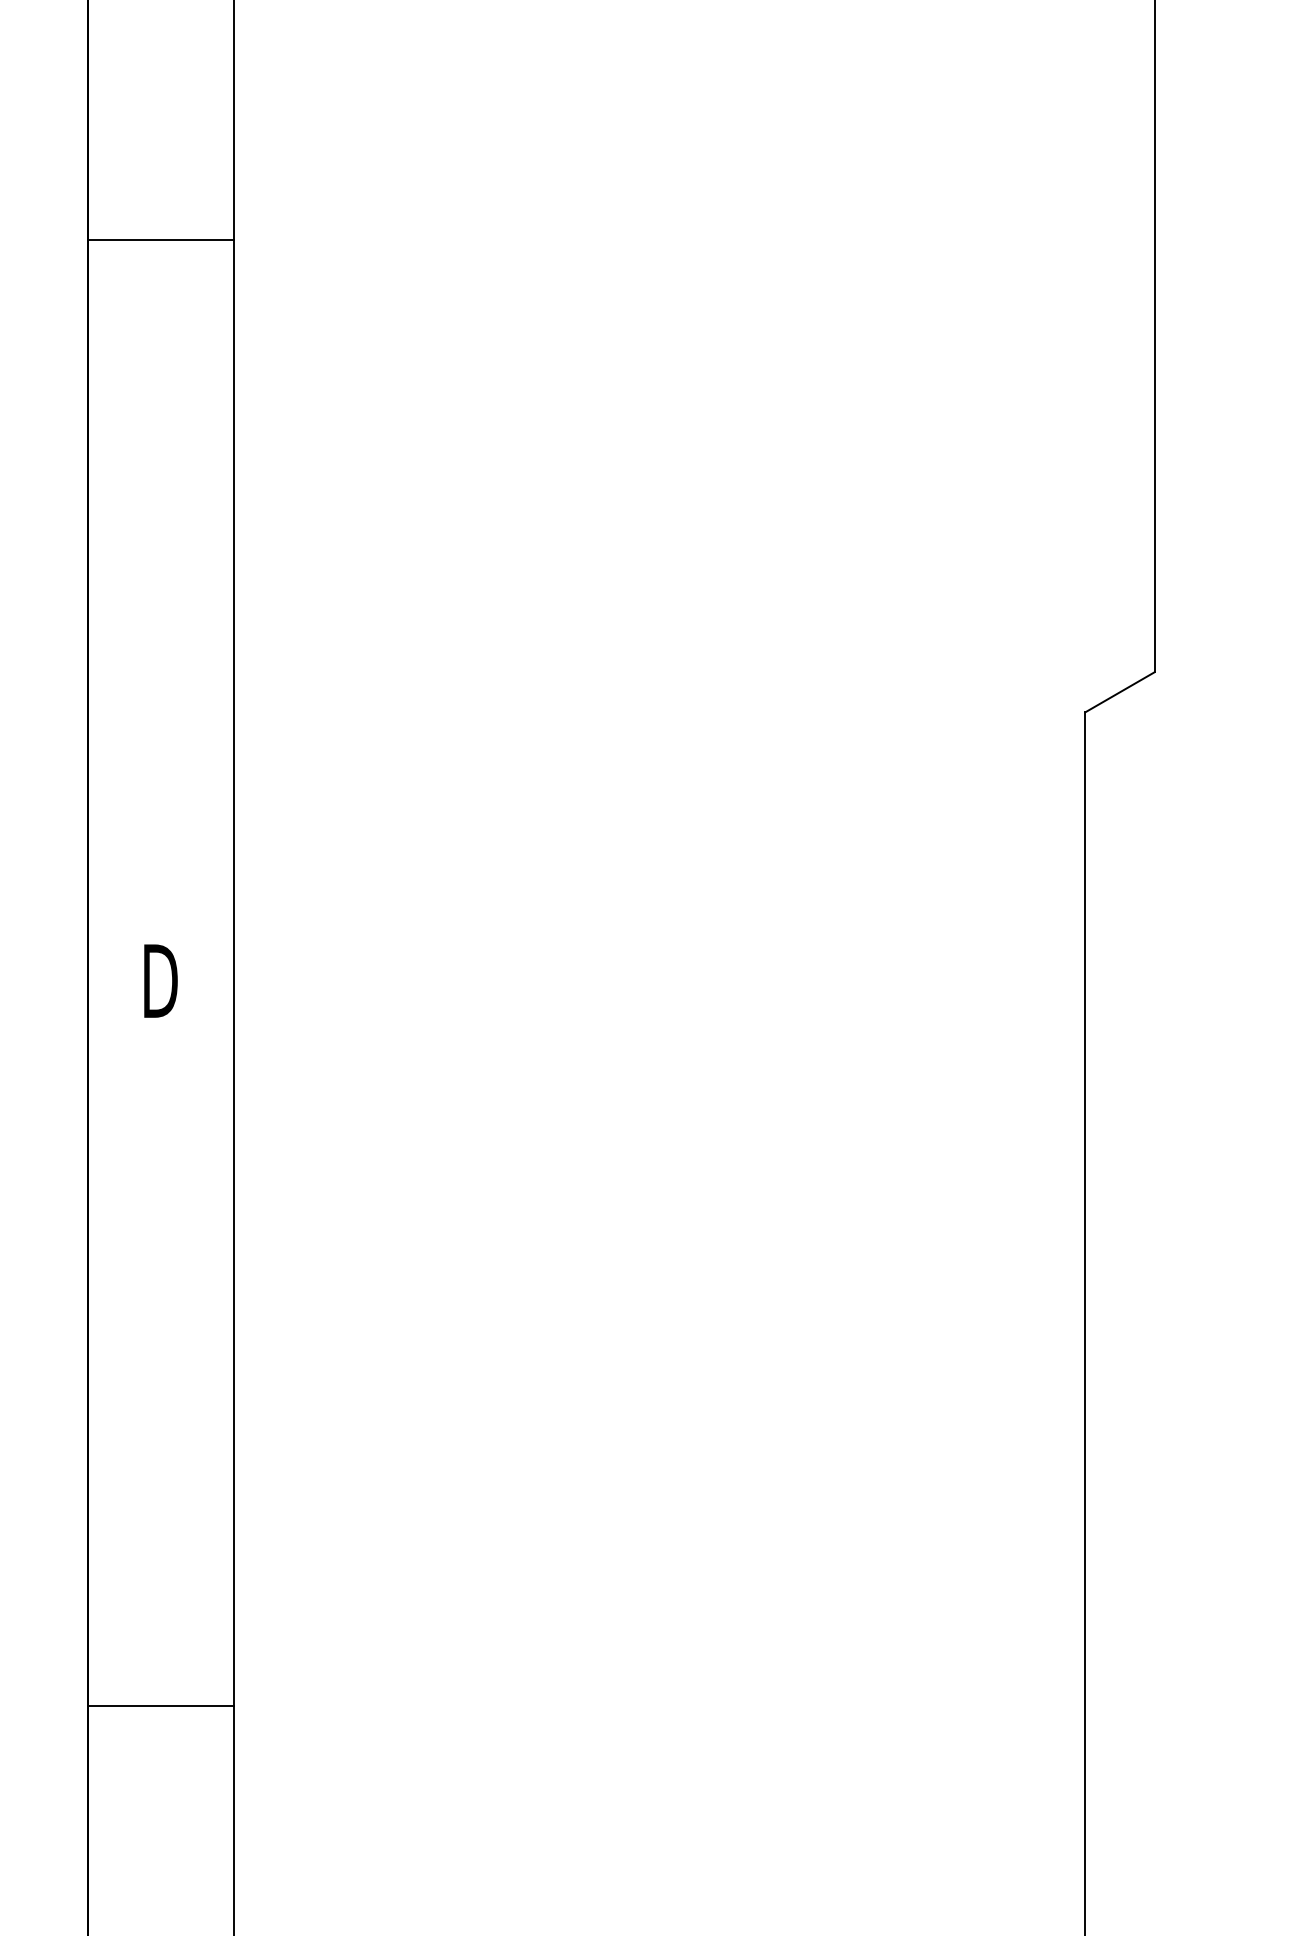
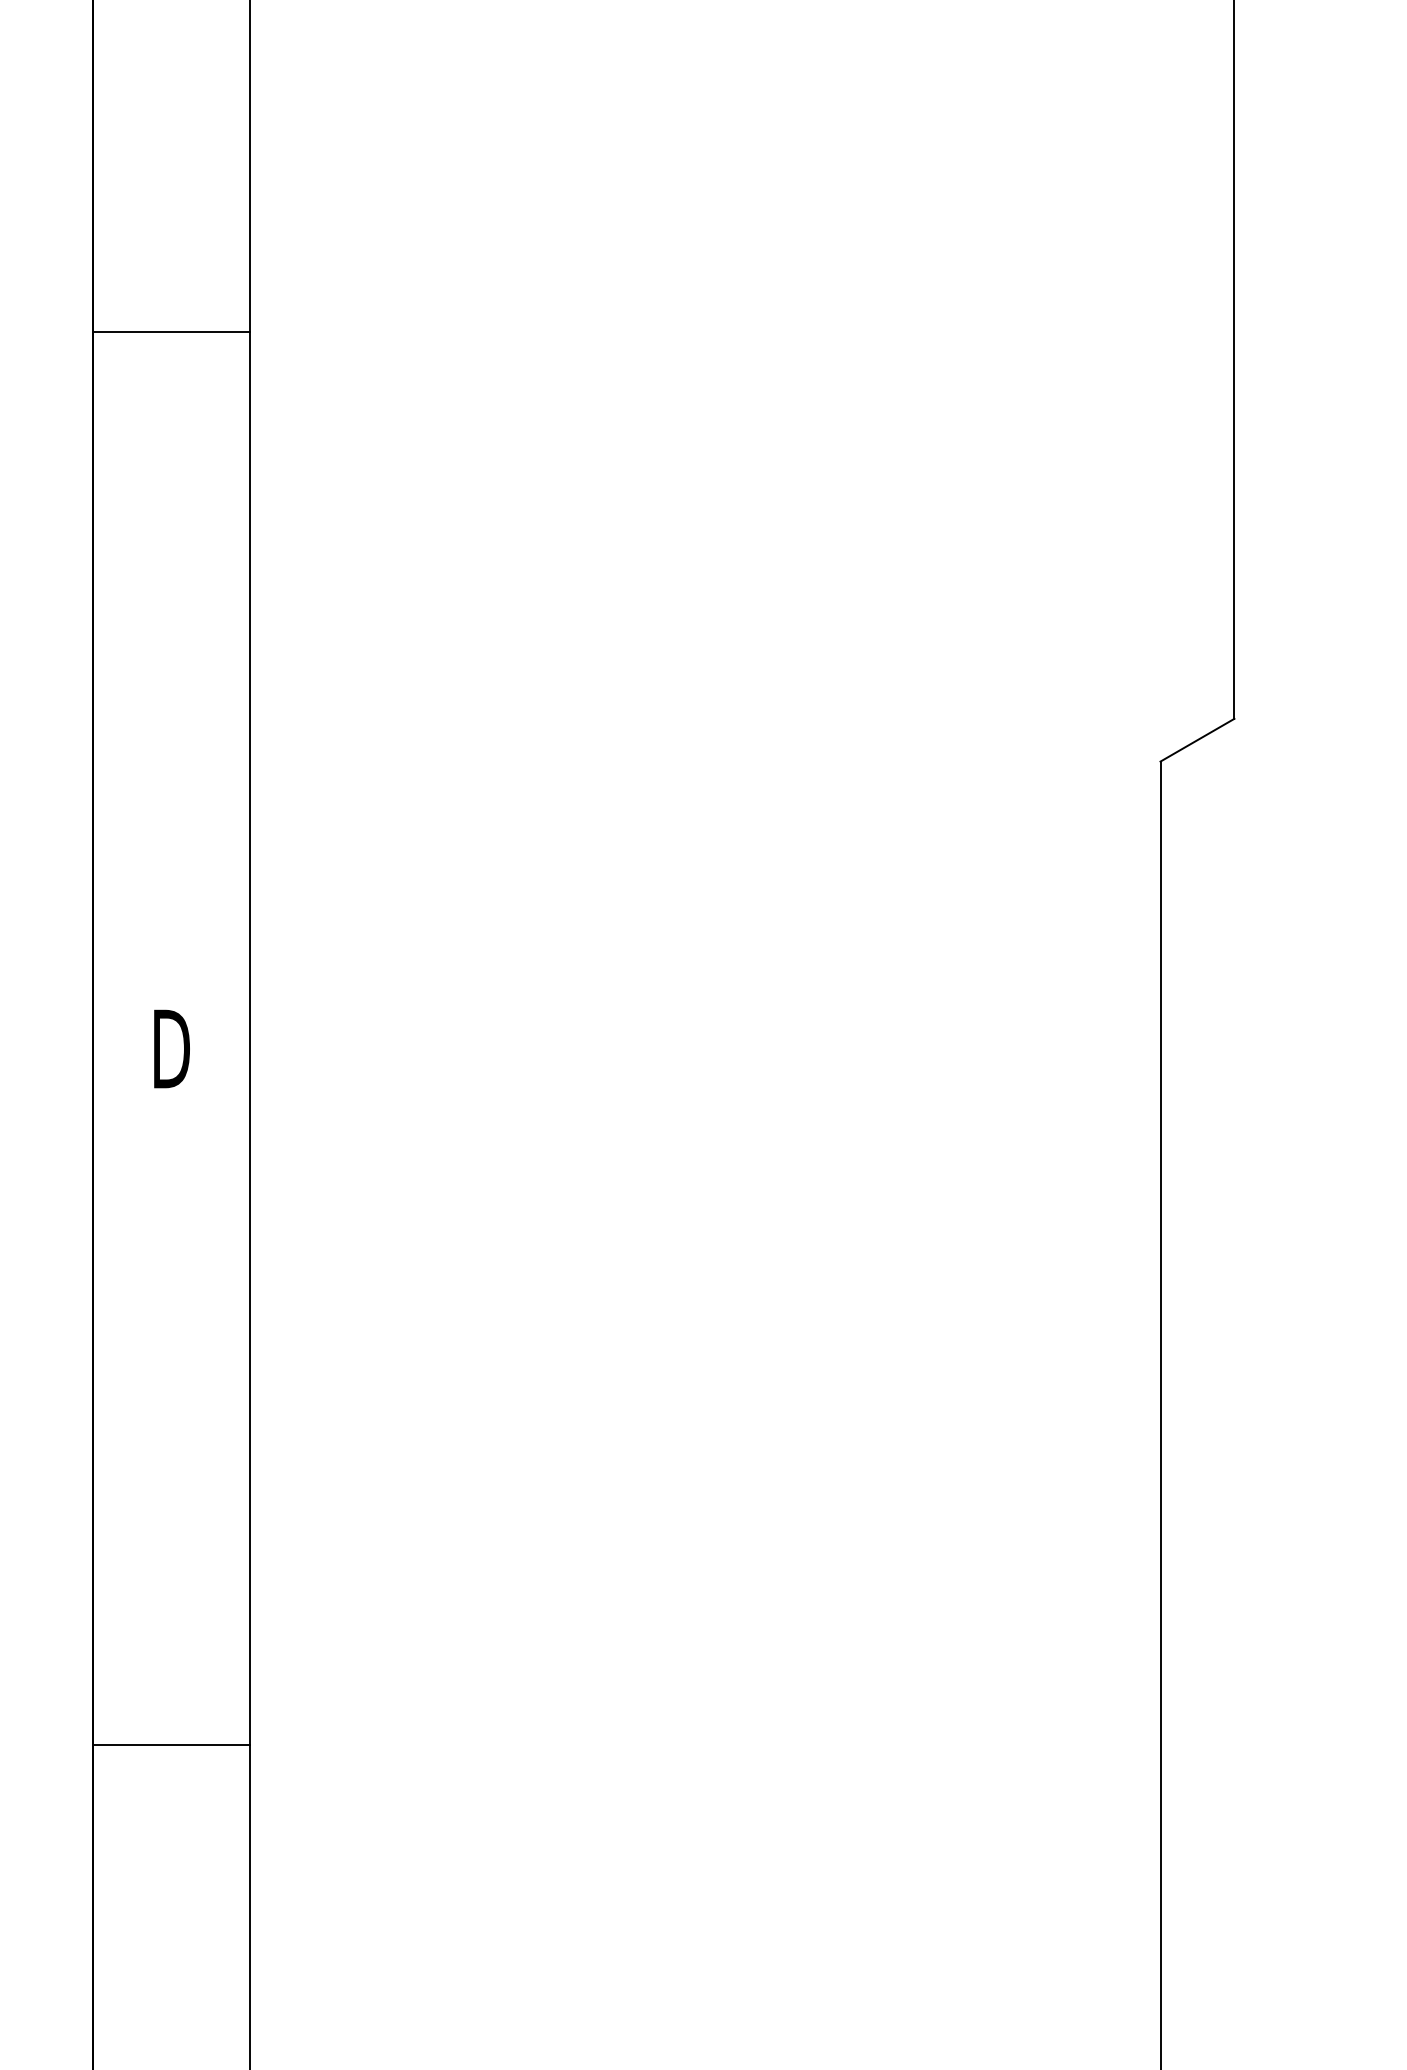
line: (160, 239) -> (171, 332), moved
line: (160, 1706) -> (171, 1745), moved

